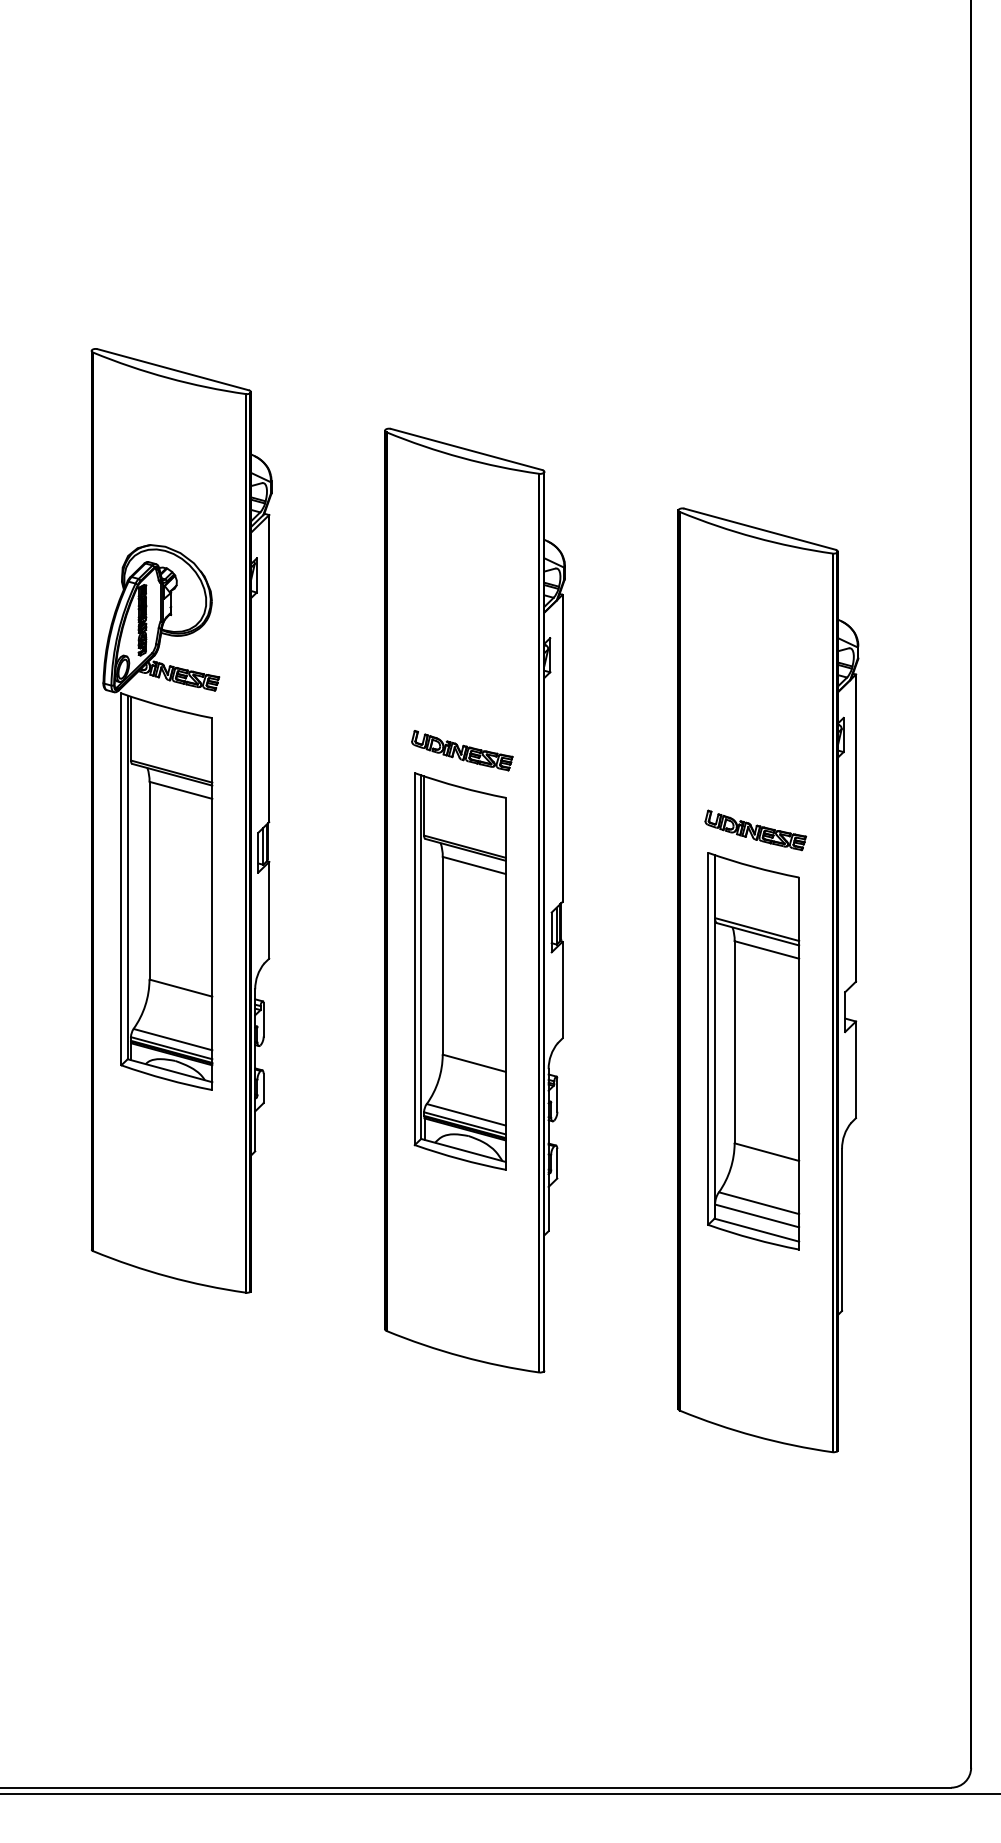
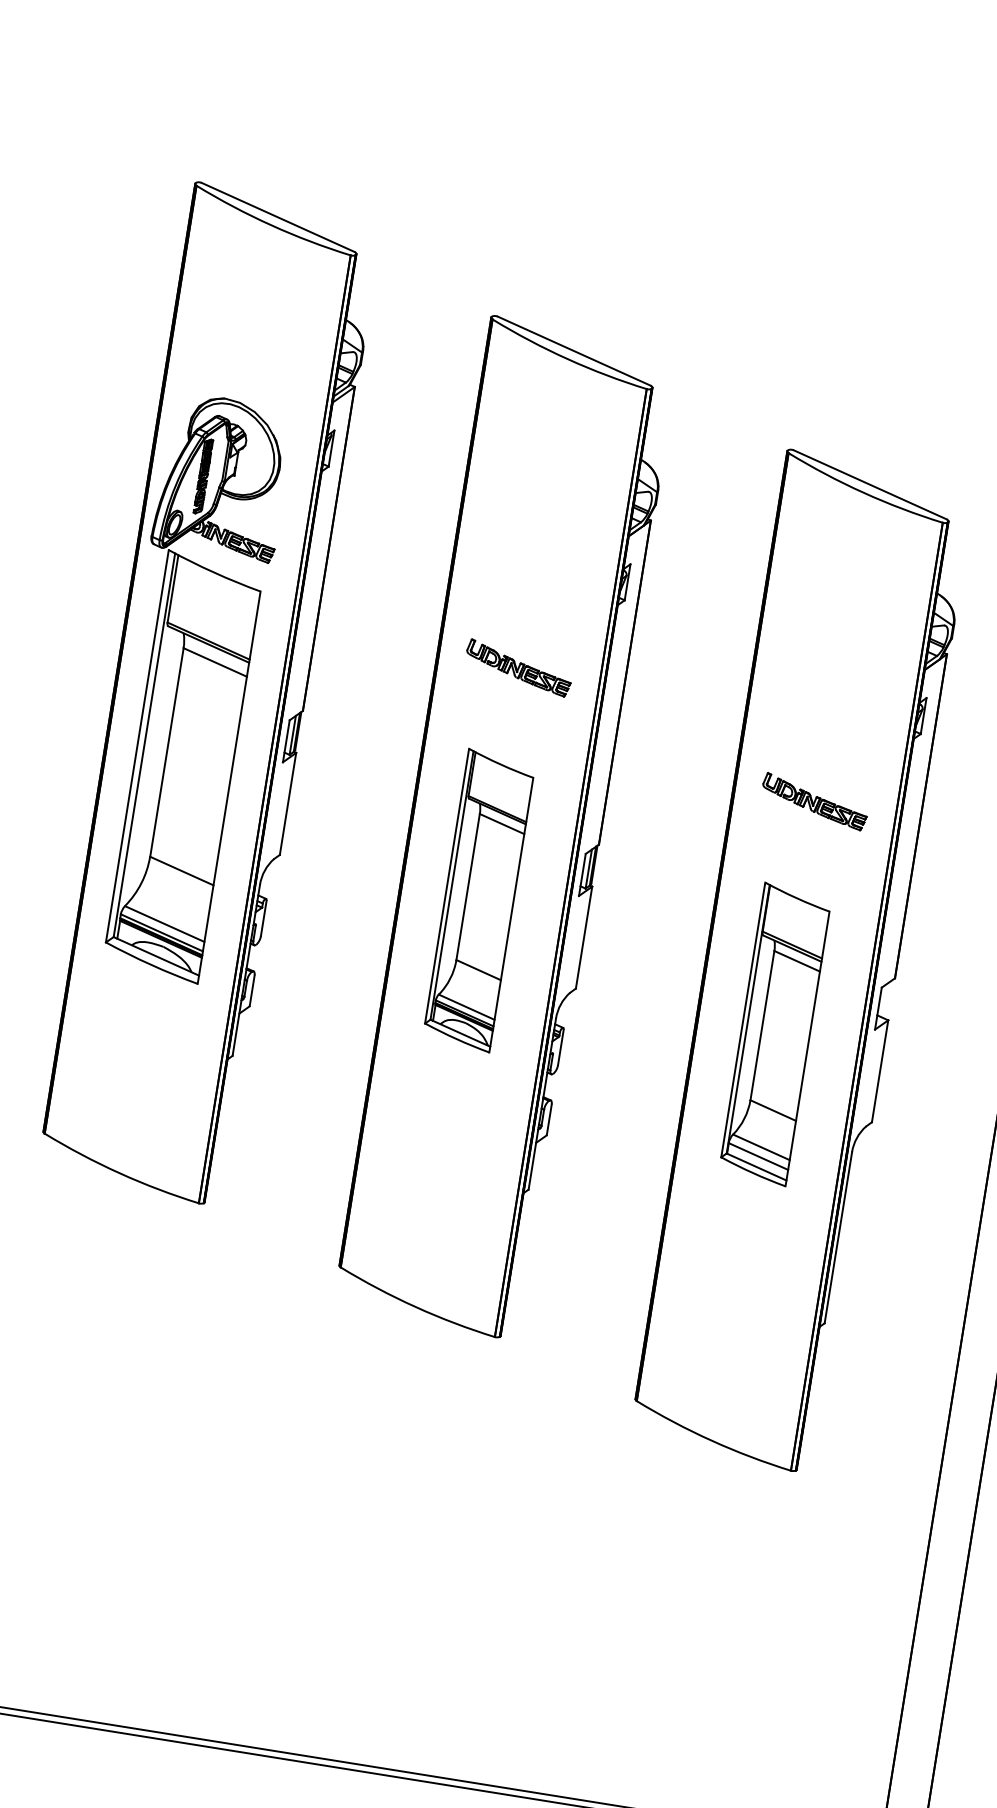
part: (459, 971) -> (478, 900), size x0.7
part: (753, 1051) -> (775, 1034), size x0.7

